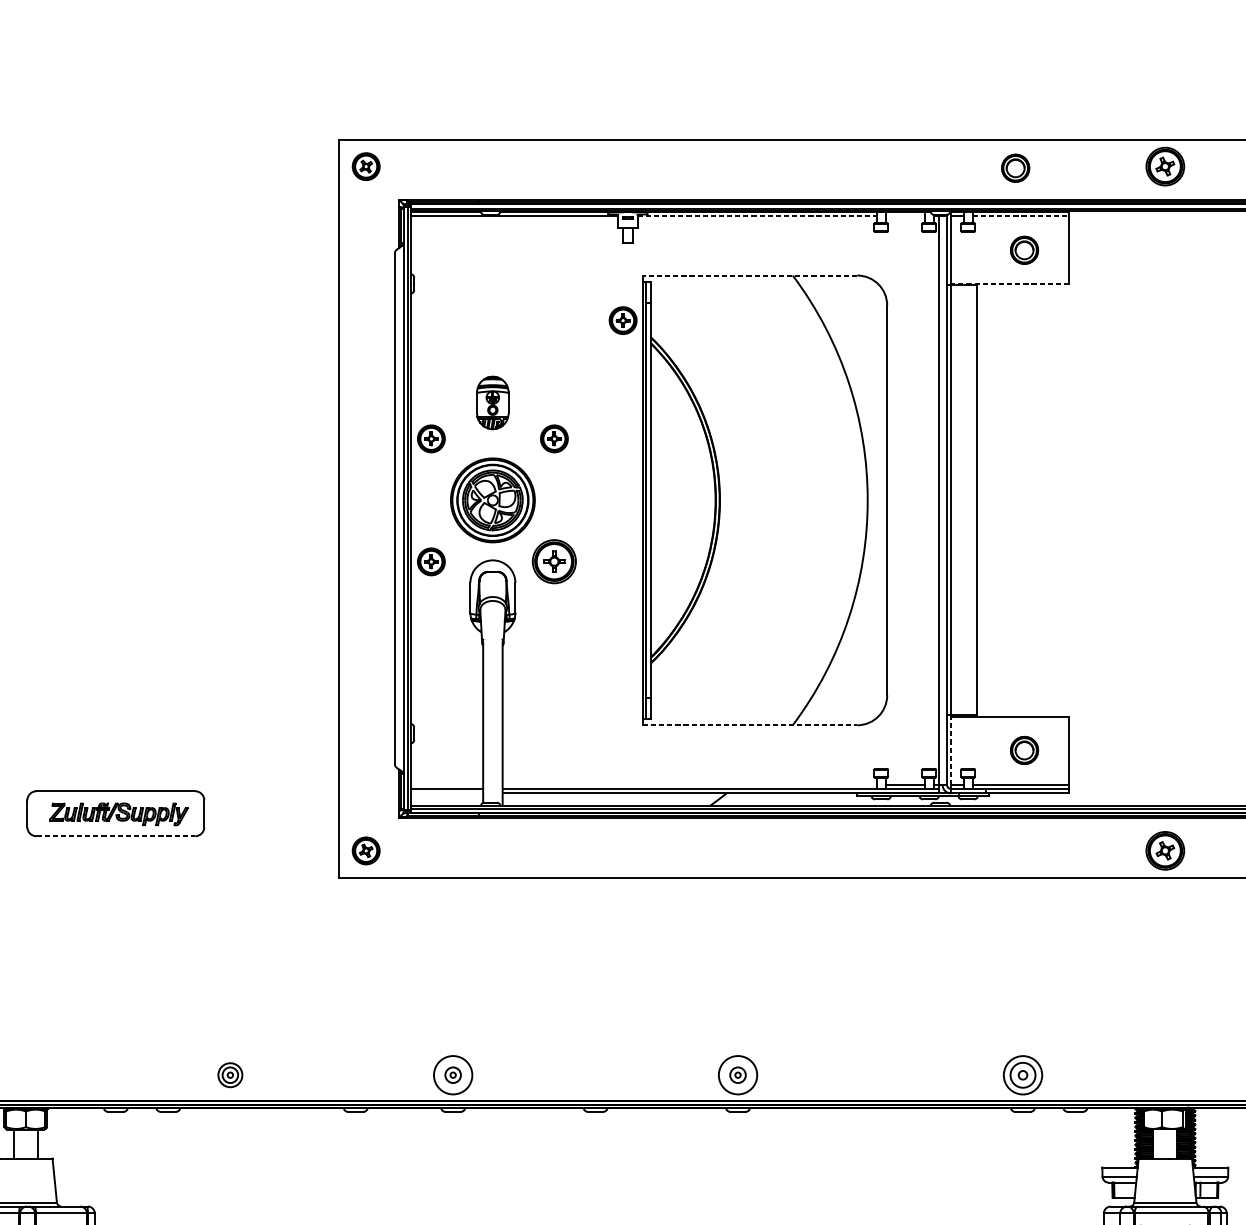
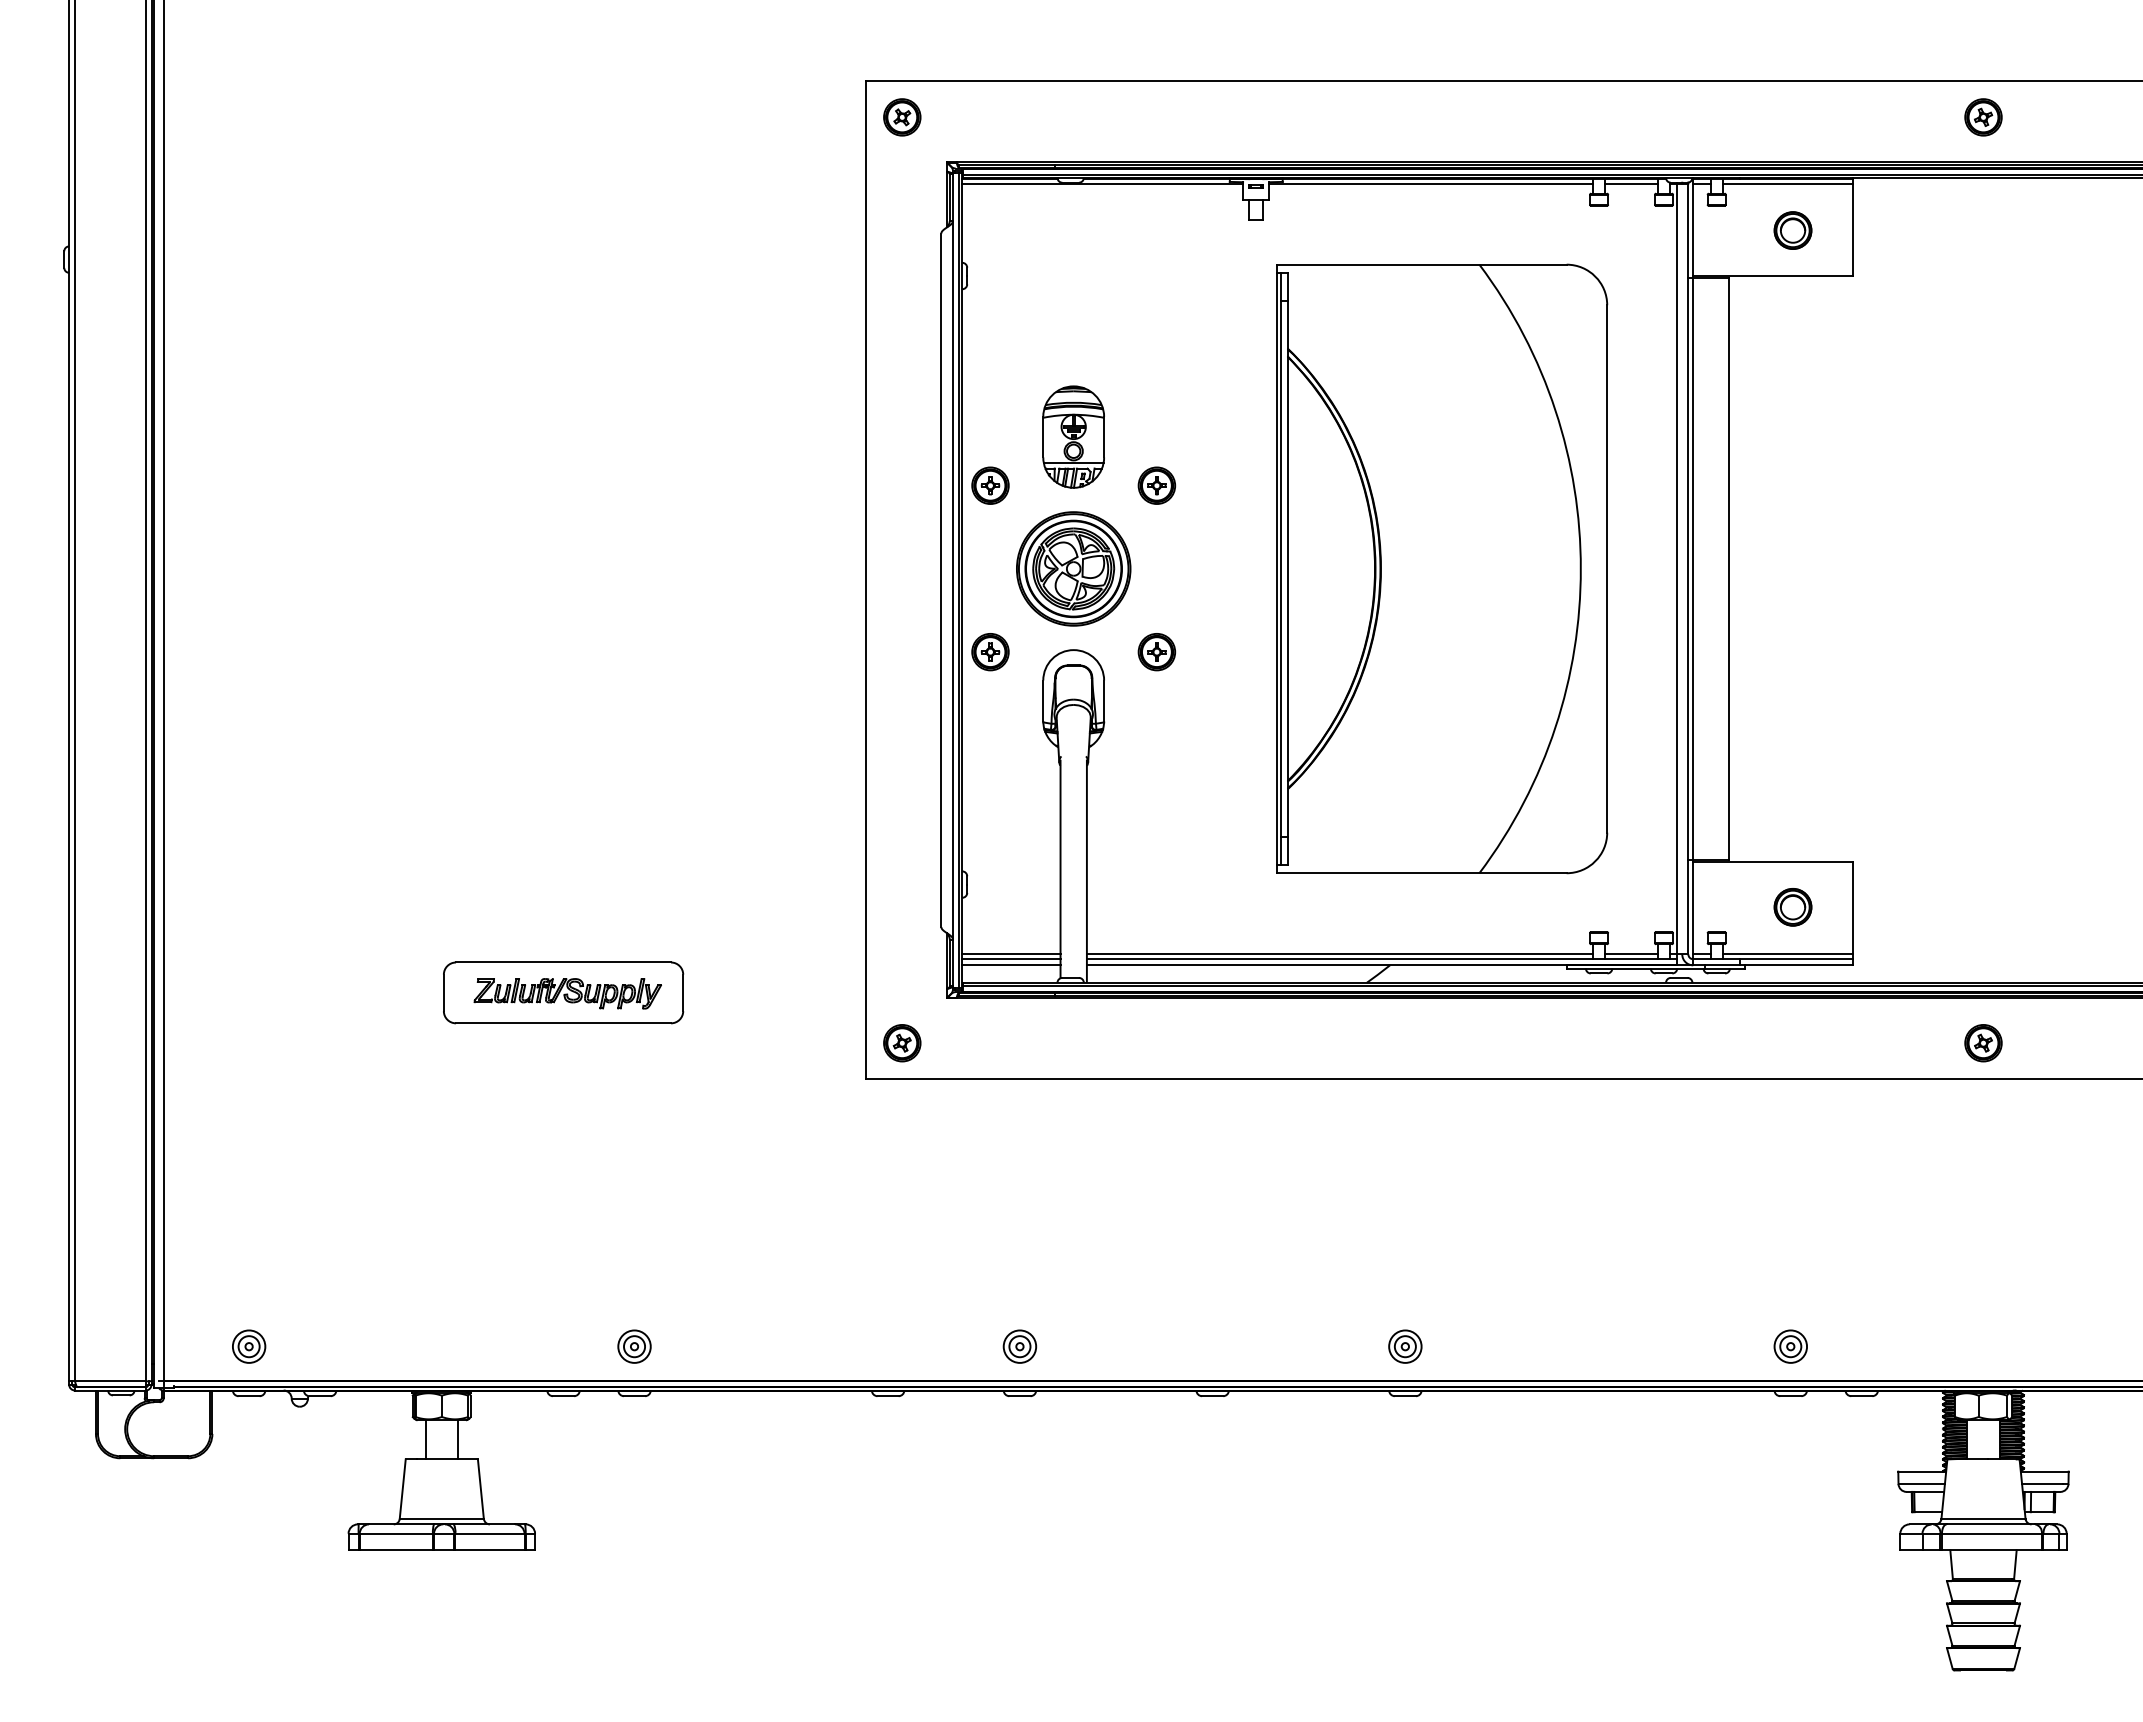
part: (1165, 166) -> (1983, 117), size x0.71
part: (1015, 168) -> (1780, 119), removed
line: (757, 215) -> (1431, 183), dashed -> solid
line: (905, 215) -> (1631, 183), added
line: (1021, 215) -> (1788, 183), dashed -> solid
line: (749, 275) -> (1421, 264), dashed -> solid
line: (1009, 284) -> (1772, 276), dashed -> solid
part: (622, 320) -> (1249, 325), removed
part: (492, 402) -> (1073, 436), size x1.43
part: (554, 562) -> (1156, 652), size x0.62
line: (750, 725) -> (1422, 873), dashed -> solid
line: (950, 750) -> (1693, 907), dashed -> solid
line: (446, 785) -> (1011, 954), added
line: (689, 785) -> (1339, 954), added
line: (446, 793) -> (1011, 965), added
line: (115, 836) -> (563, 1023), dashed -> solid
part: (1165, 851) -> (1983, 1043), size x0.71
part: (230, 1075) -> (634, 1346), moved
circle: (452, 1075) -> (1019, 1346), size x0.62
circle: (738, 1075) -> (1405, 1346), size x0.62
part: (1022, 1075) -> (1790, 1346), size x0.62

